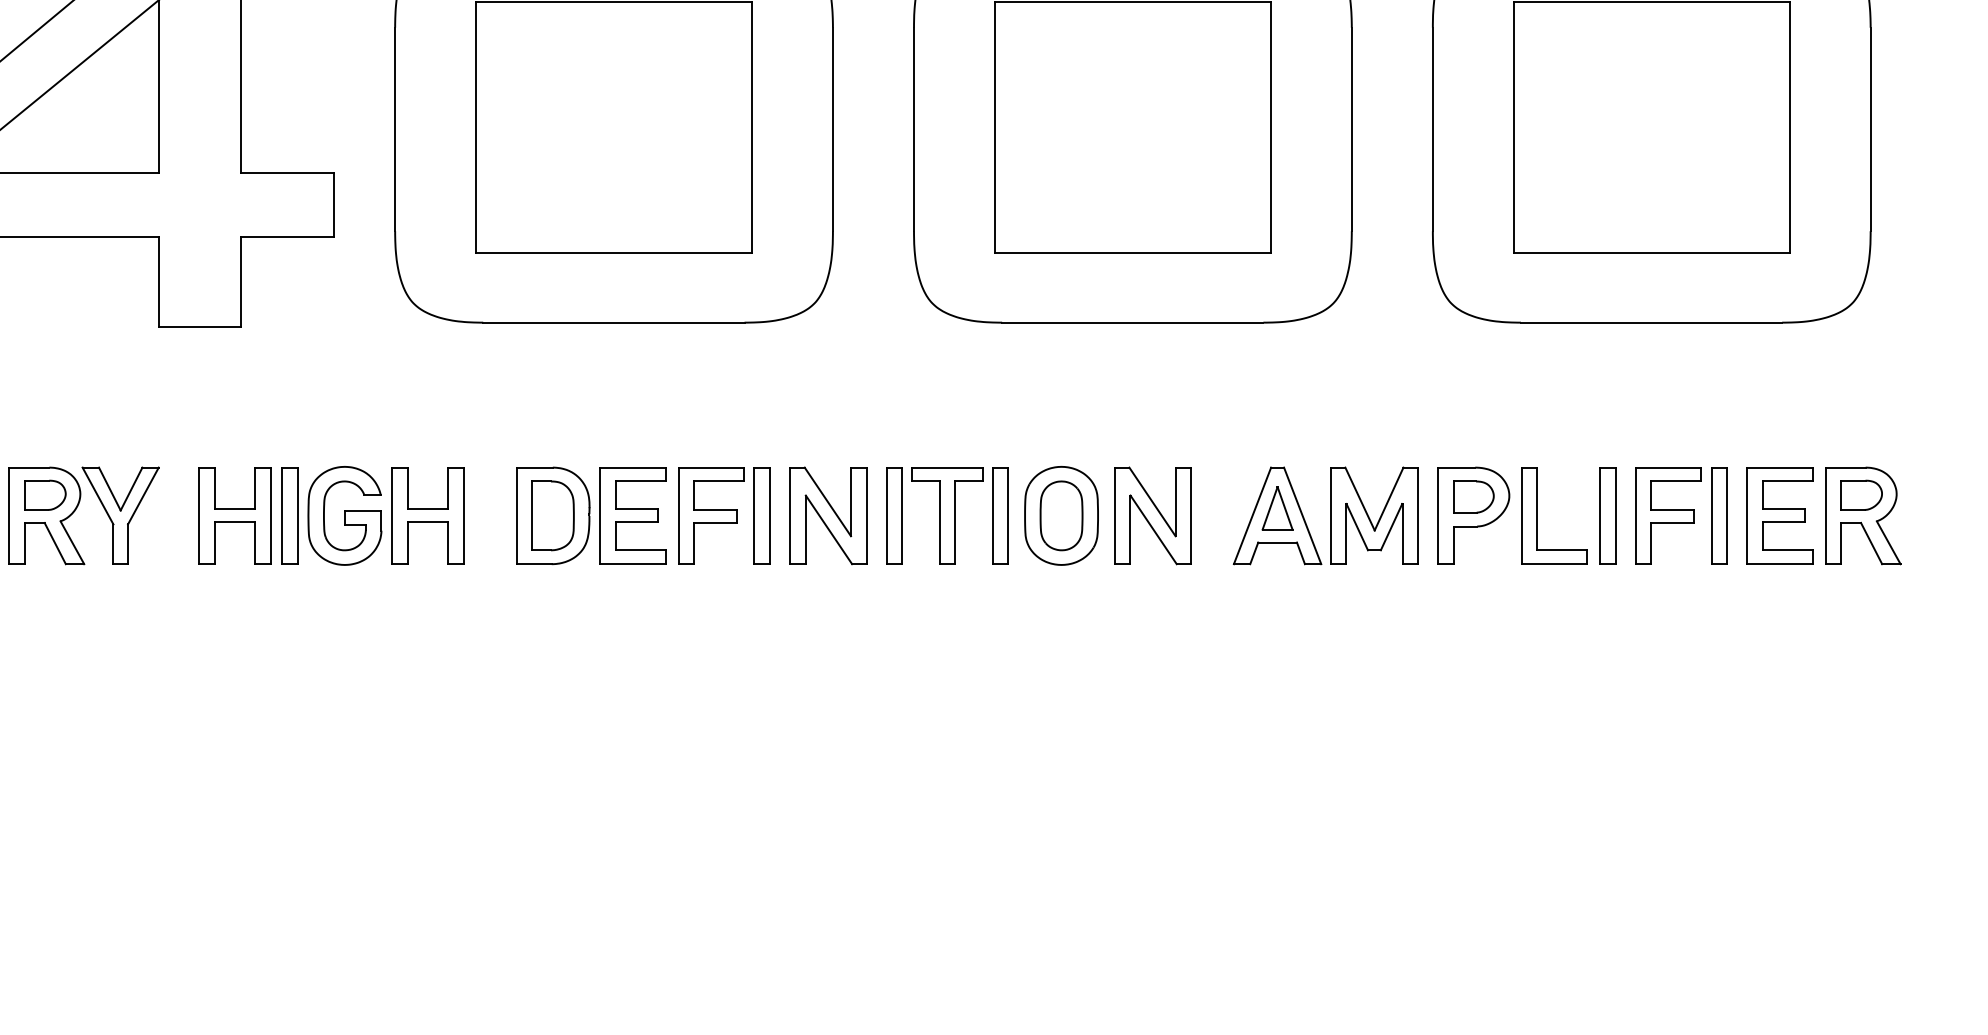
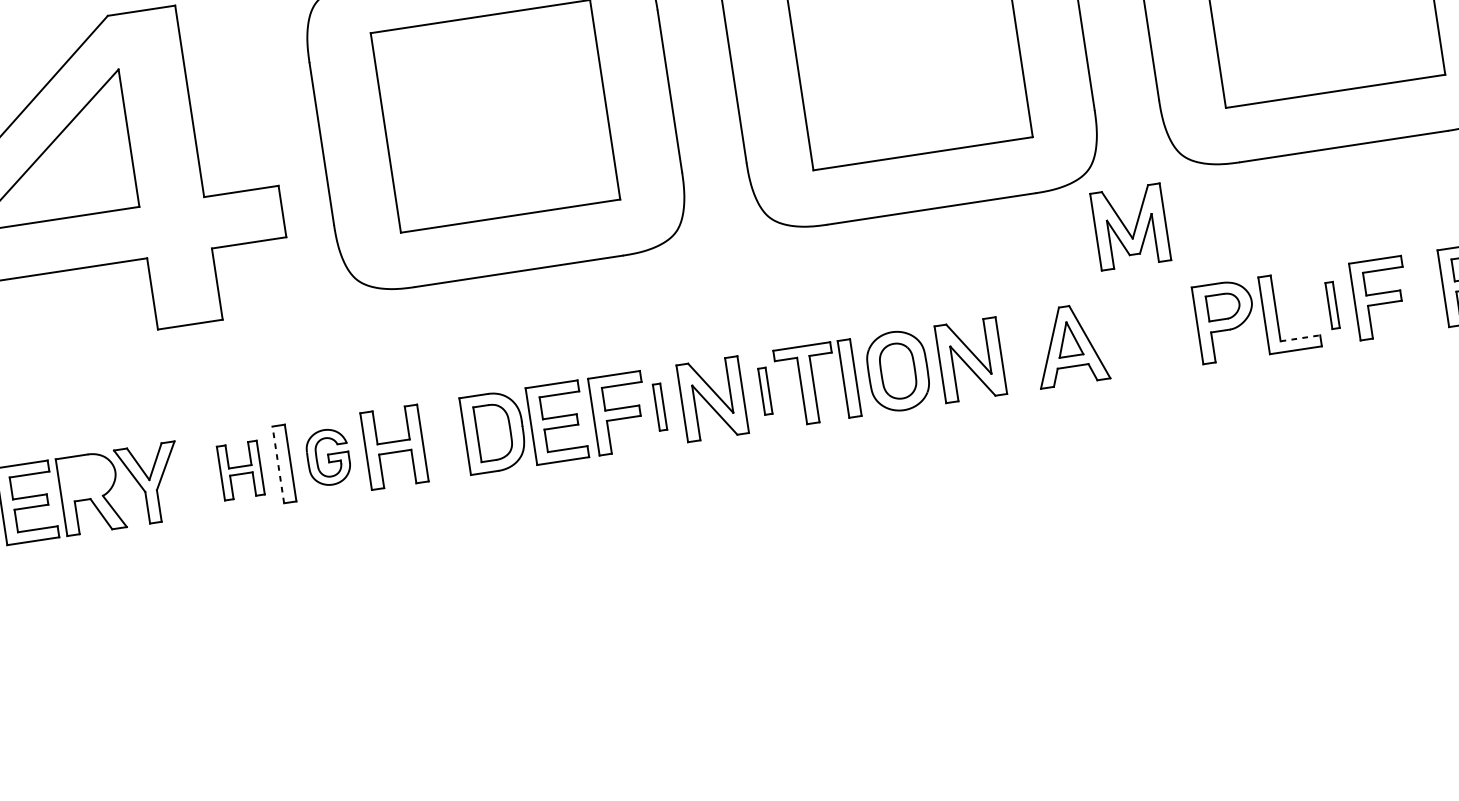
part: (45, 494) -> (87, 476), removed
part: (234, 515) -> (240, 470), size x0.7
line: (282, 515) -> (278, 464), solid -> dashed
part: (344, 515) -> (327, 457), size x0.7
part: (761, 515) -> (659, 406), size x0.6
part: (894, 515) -> (765, 390), size x0.6
part: (1374, 515) -> (1130, 226), moved
part: (1607, 515) -> (1332, 305), size x0.6
part: (1719, 515) -> (1421, 291), removed
line: (1562, 550) -> (1300, 338), solid -> dashed

